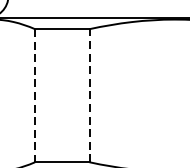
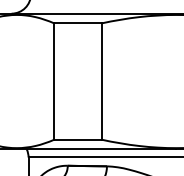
line: (89, 95) -> (101, 81), dashed -> solid
line: (35, 96) -> (54, 82), dashed -> solid

